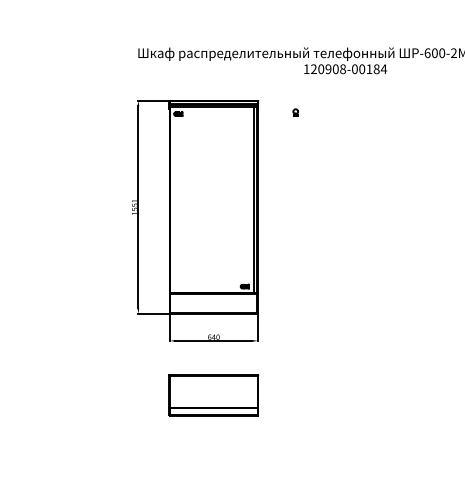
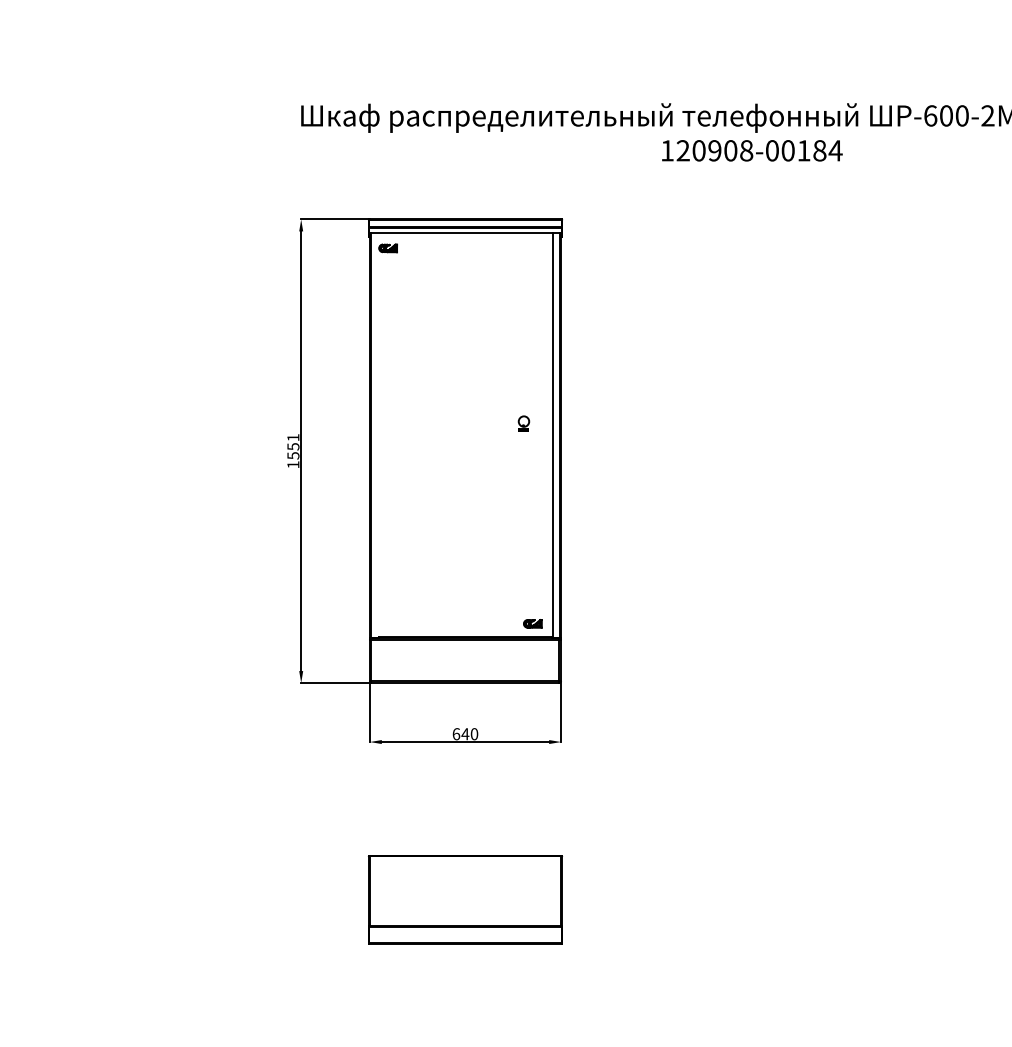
part: (295, 112) -> (523, 423), moved
part: (213, 395) -> (464, 899), moved

